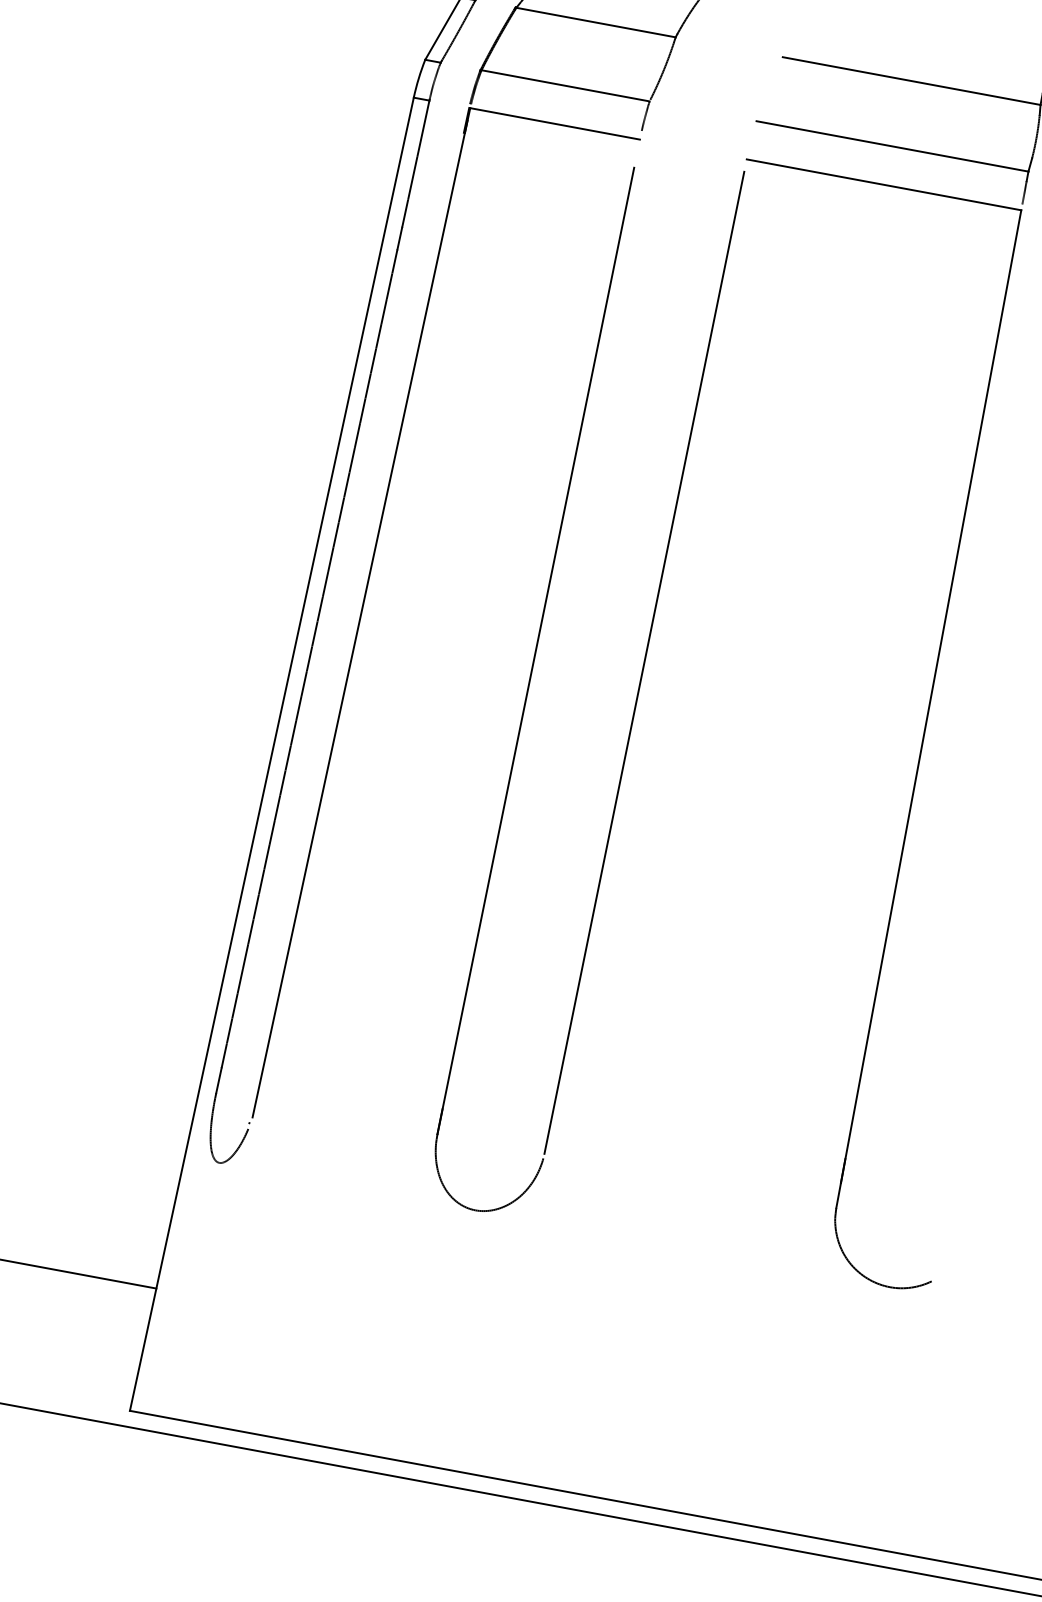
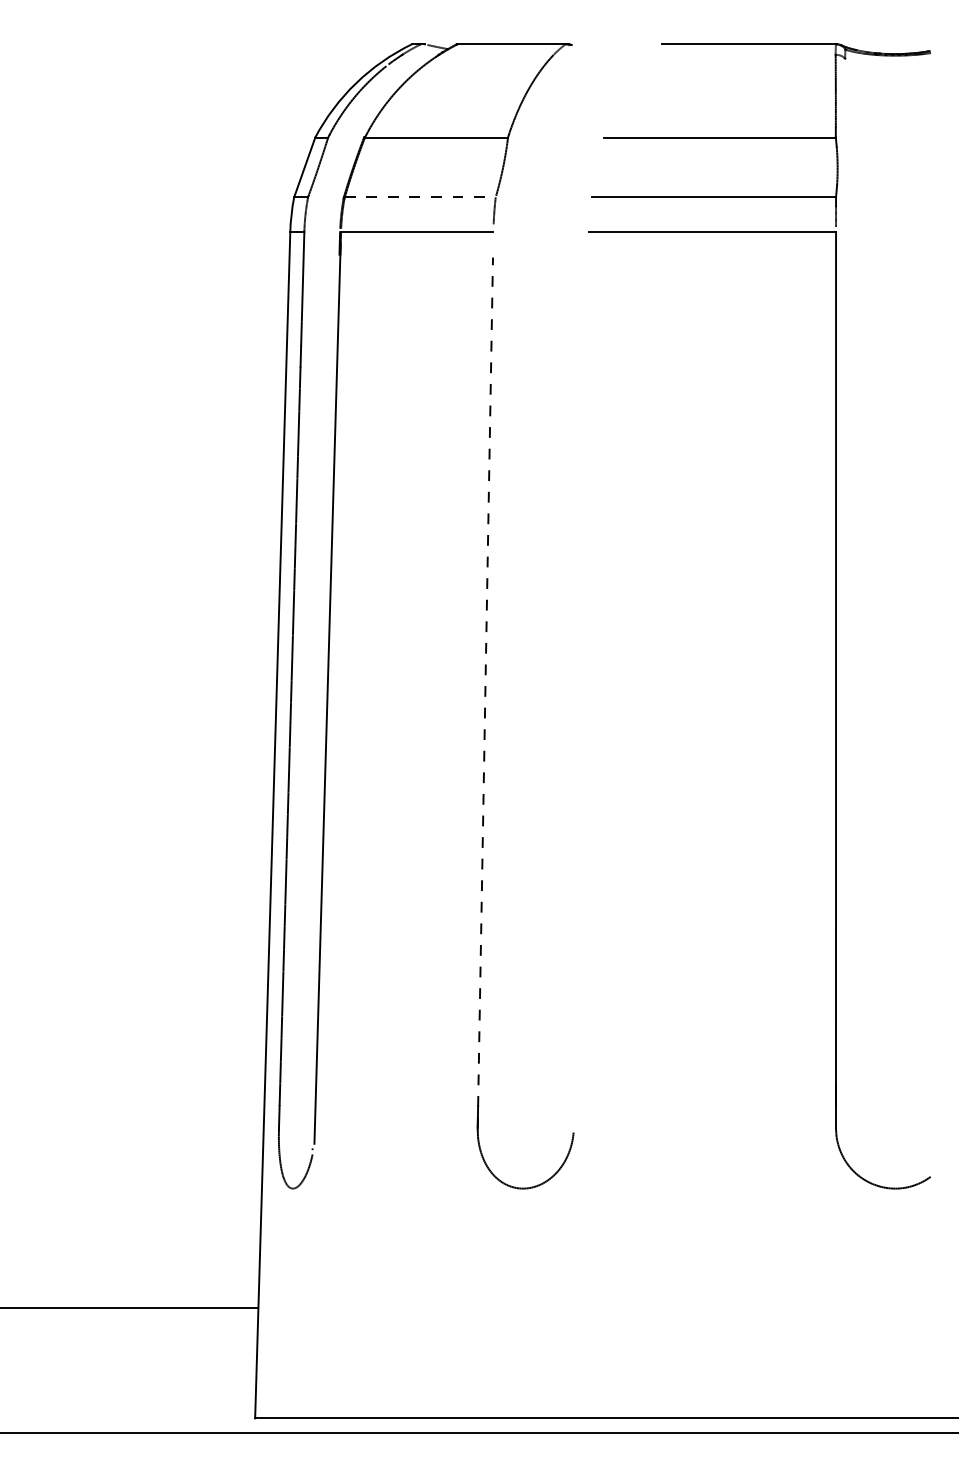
line: (565, 85) -> (420, 197), solid -> dashed
line: (536, 650) -> (485, 692), solid -> dashed
line: (644, 662) -> (581, 685), removed

